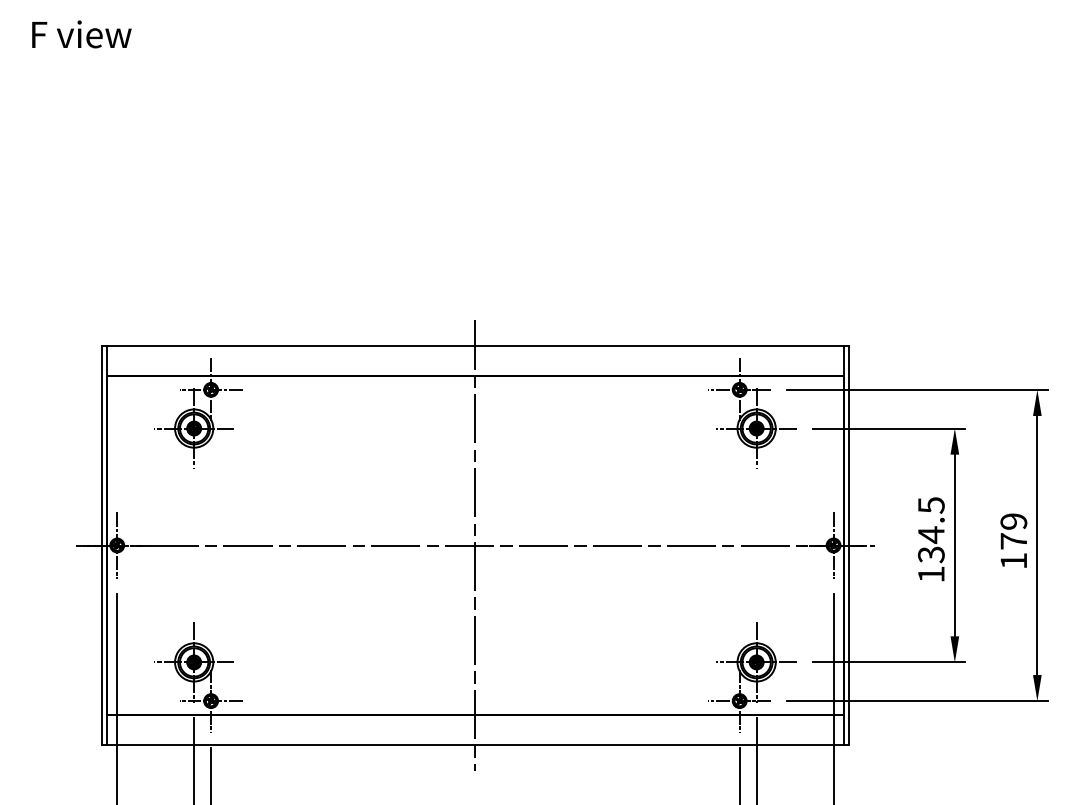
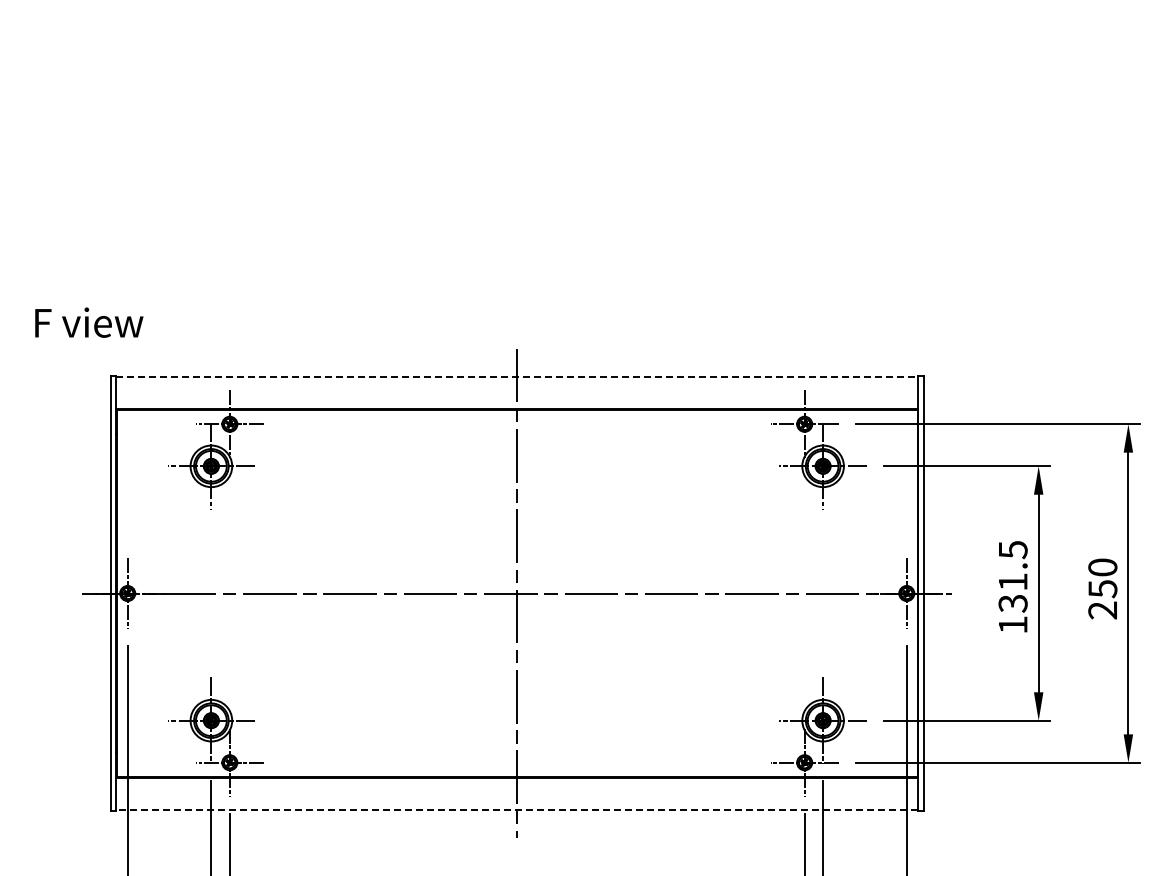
text: (82, 34) -> (89, 322), moved
line: (475, 346) -> (517, 377), solid -> dashed
text: (931, 534) -> (1013, 581), 134.5 -> 131.5
text: (1013, 540) -> (1102, 588), 179 -> 250
line: (475, 745) -> (517, 810), solid -> dashed

